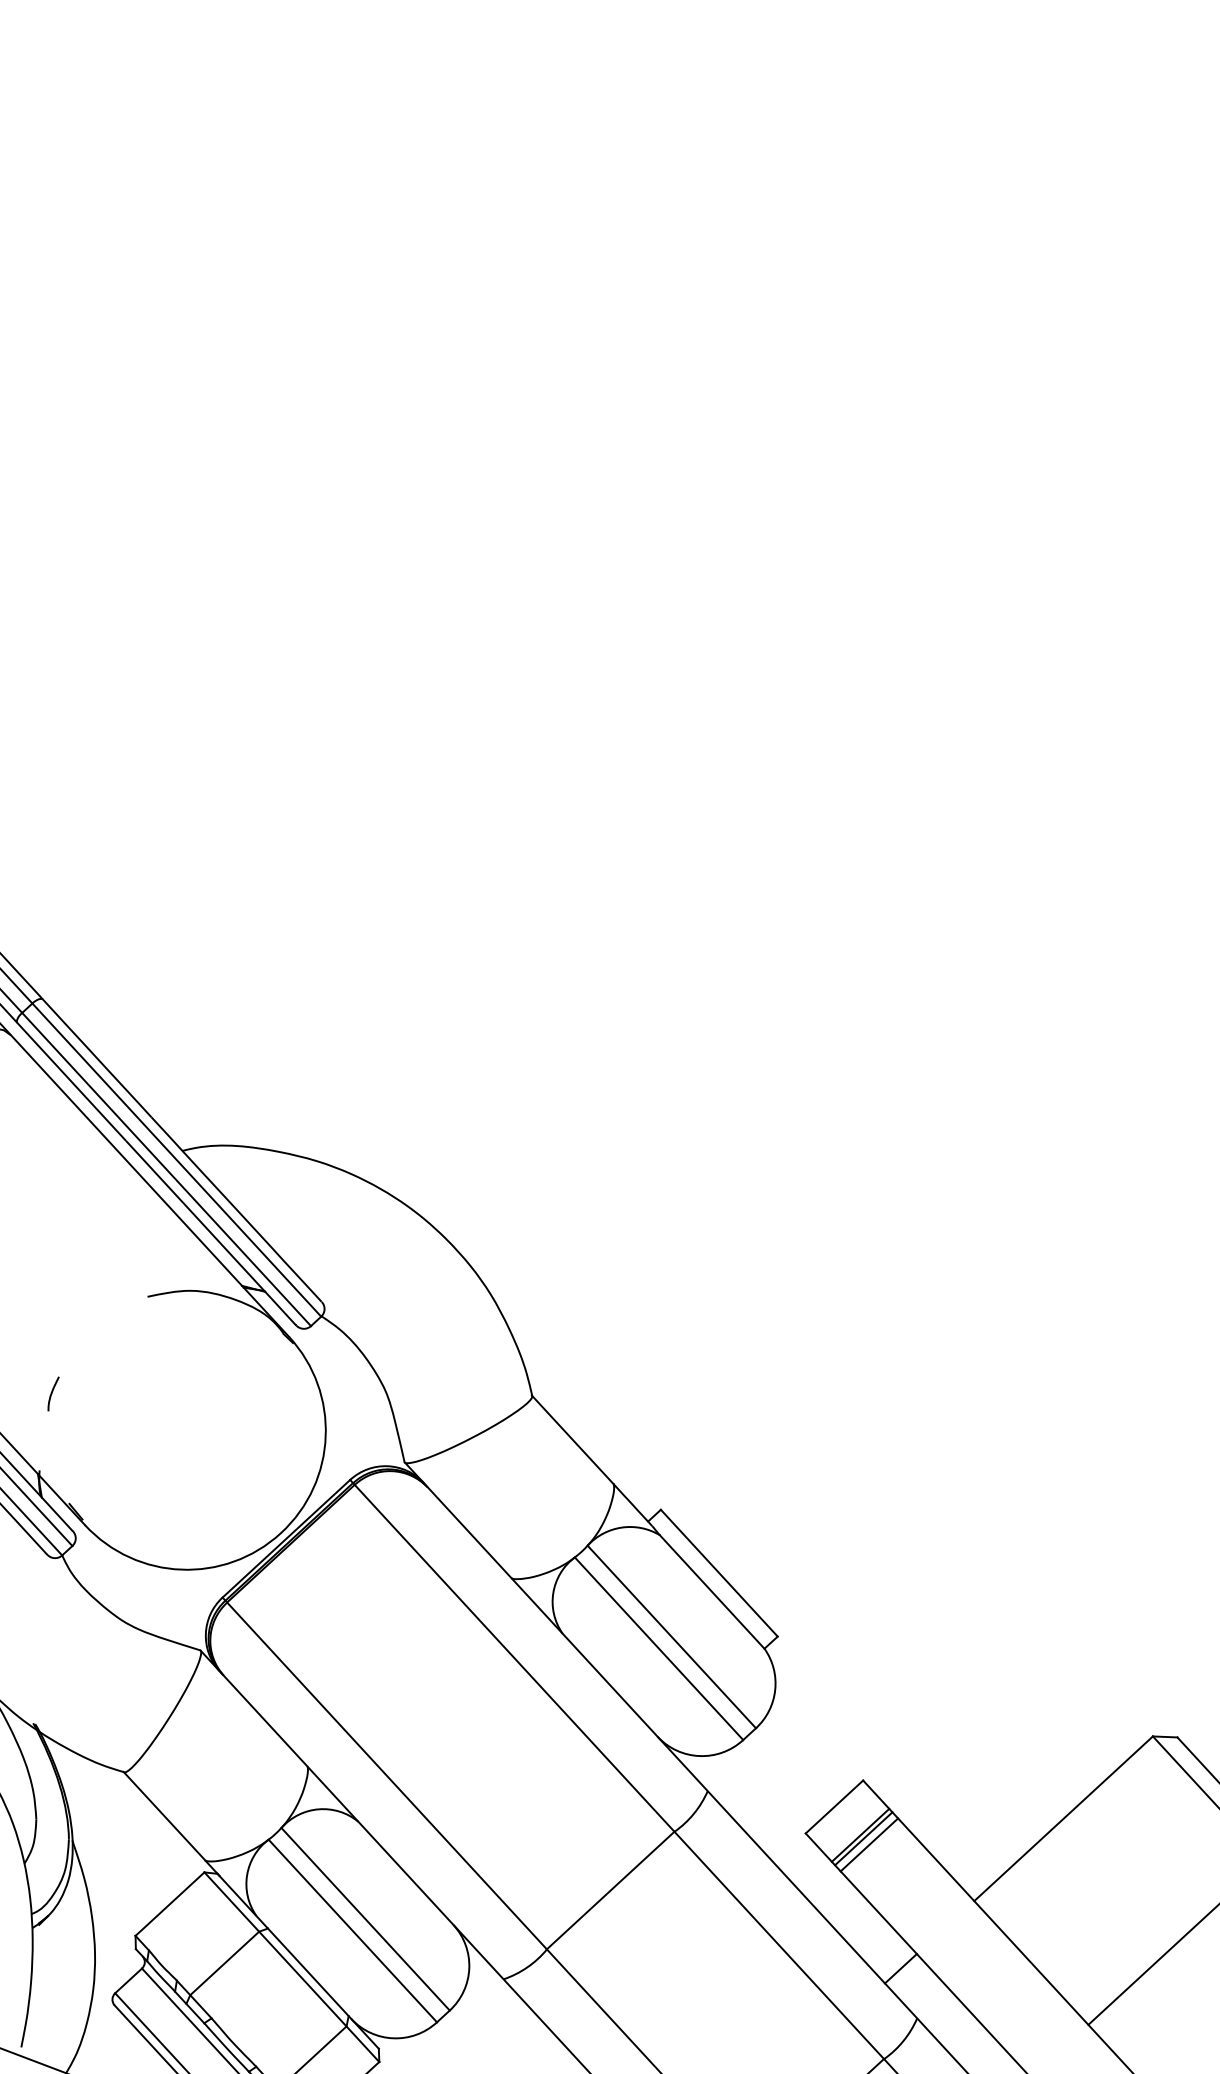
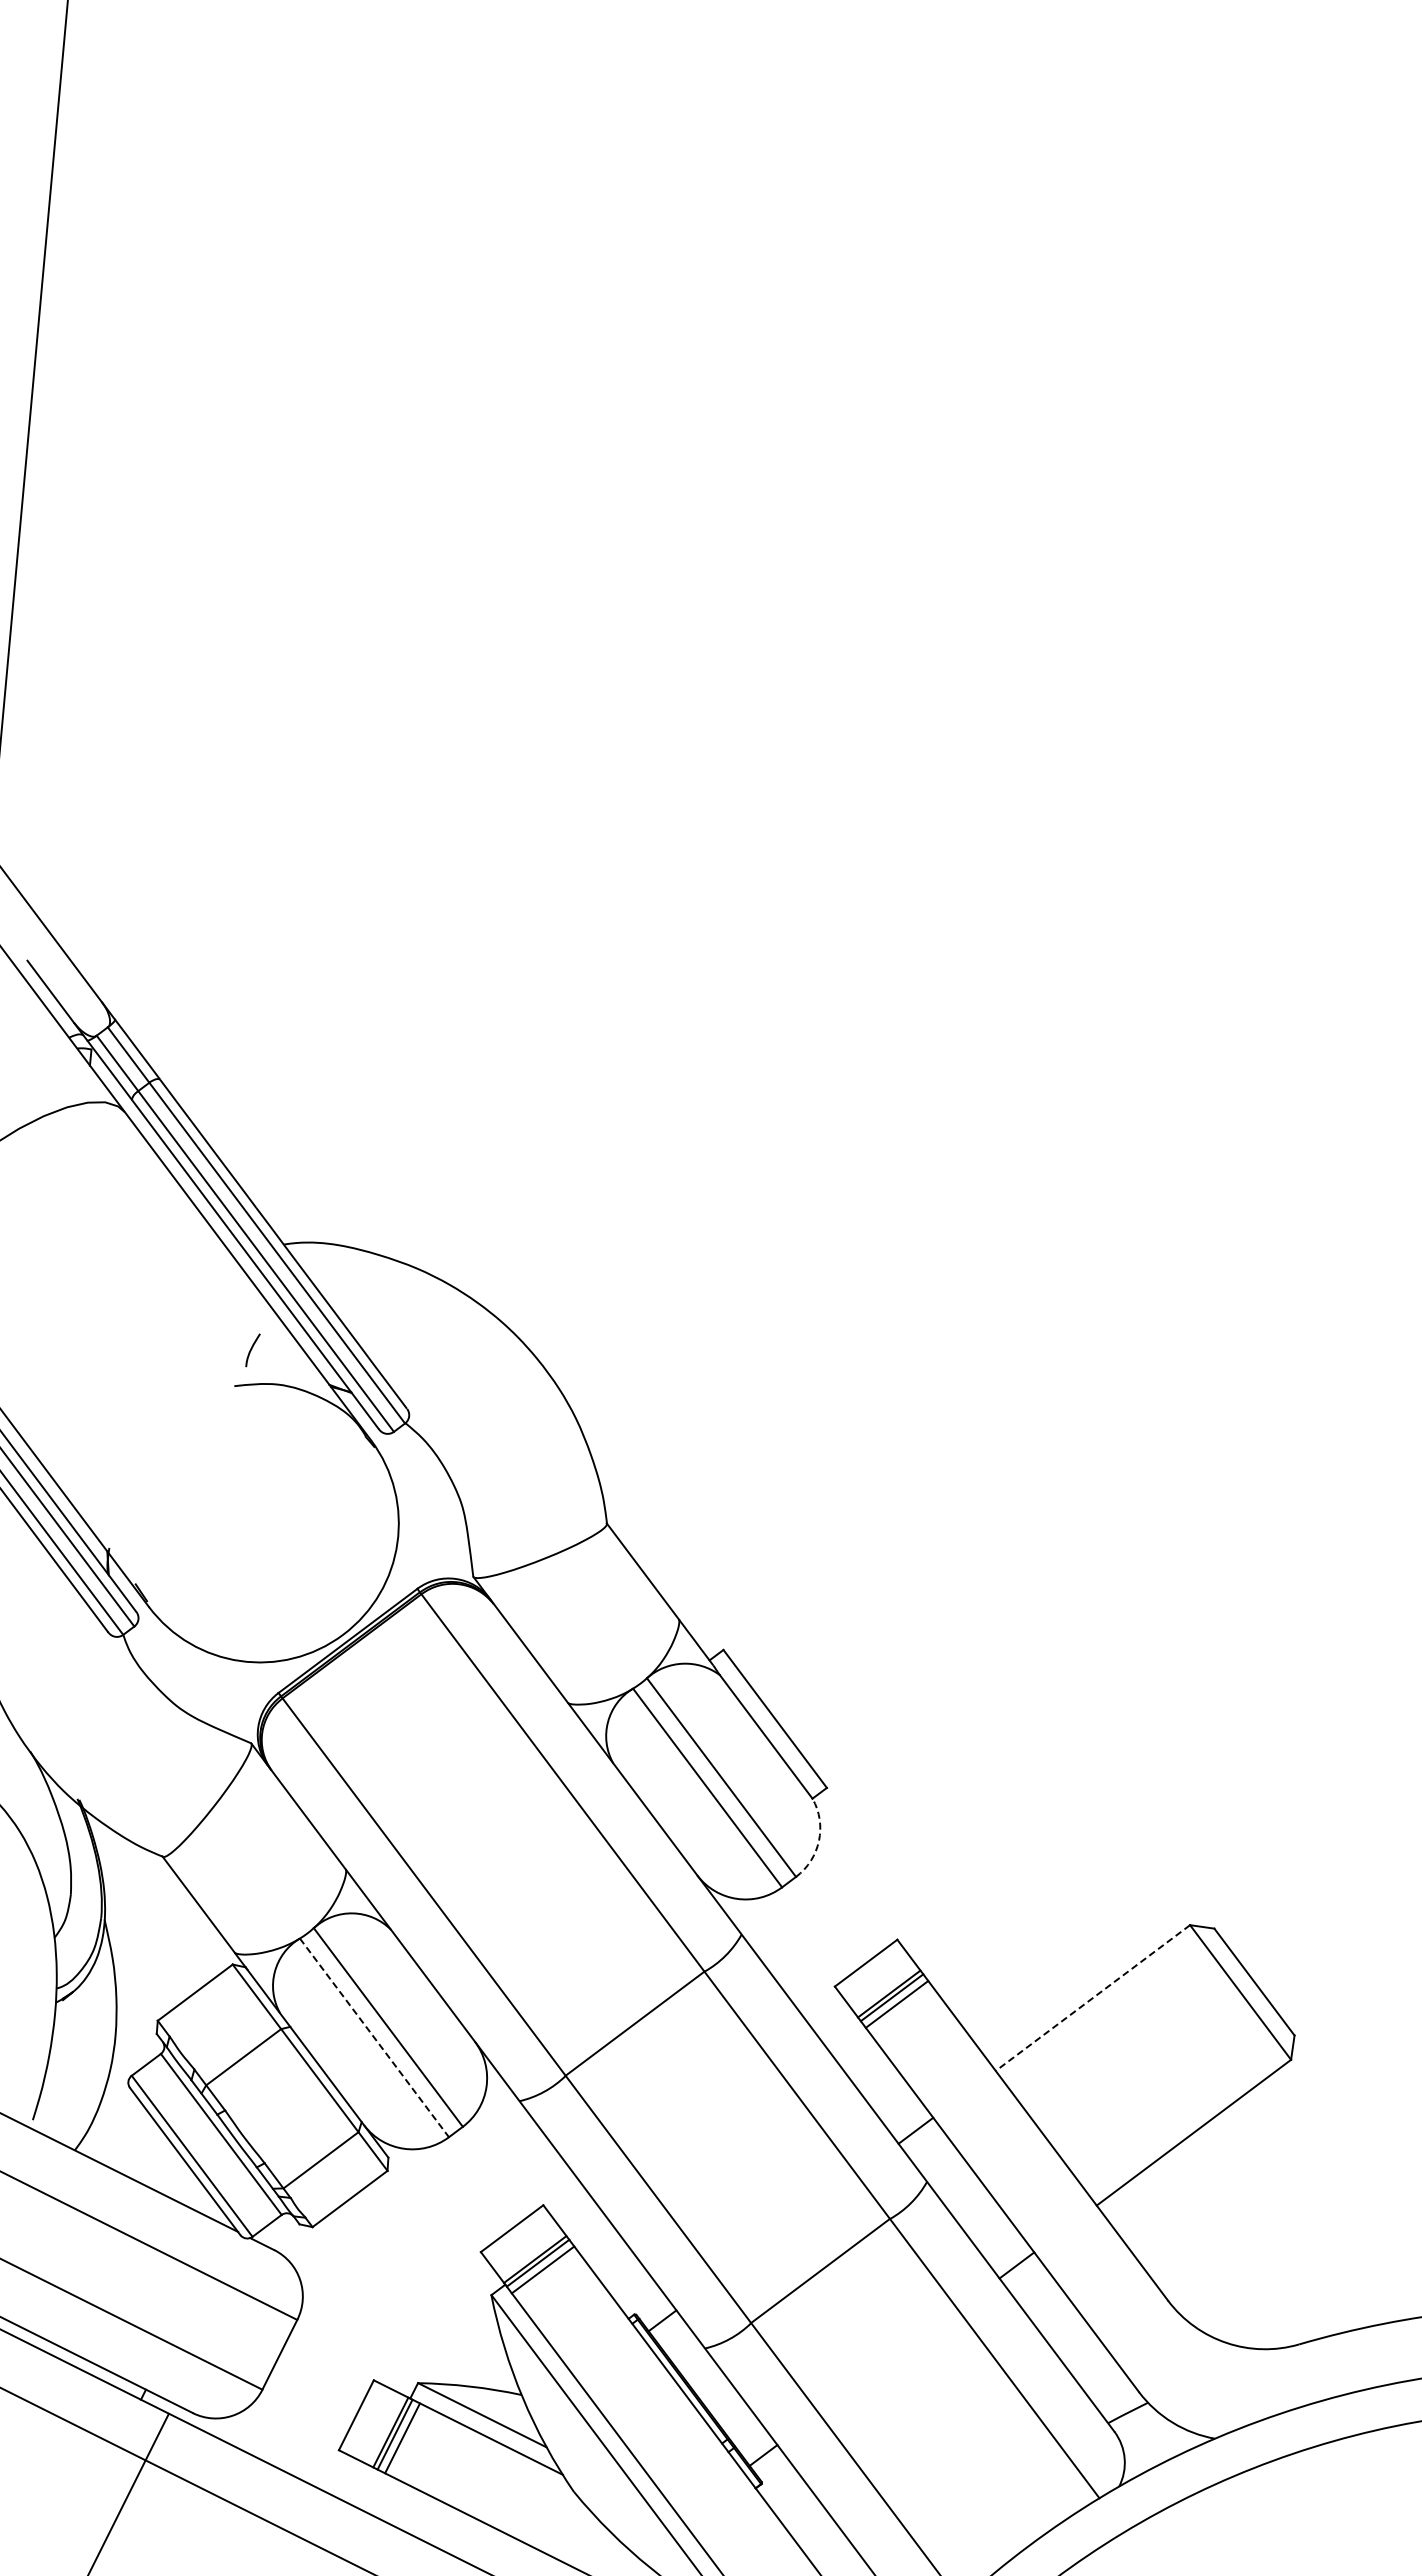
curve: (53, 1393) -> (252, 1349), moved
arc: (775, 1689) -> (819, 1840), solid -> dashed
line: (1063, 1819) -> (1092, 1998), solid -> dashed
line: (352, 1931) -> (374, 2038), solid -> dashed

